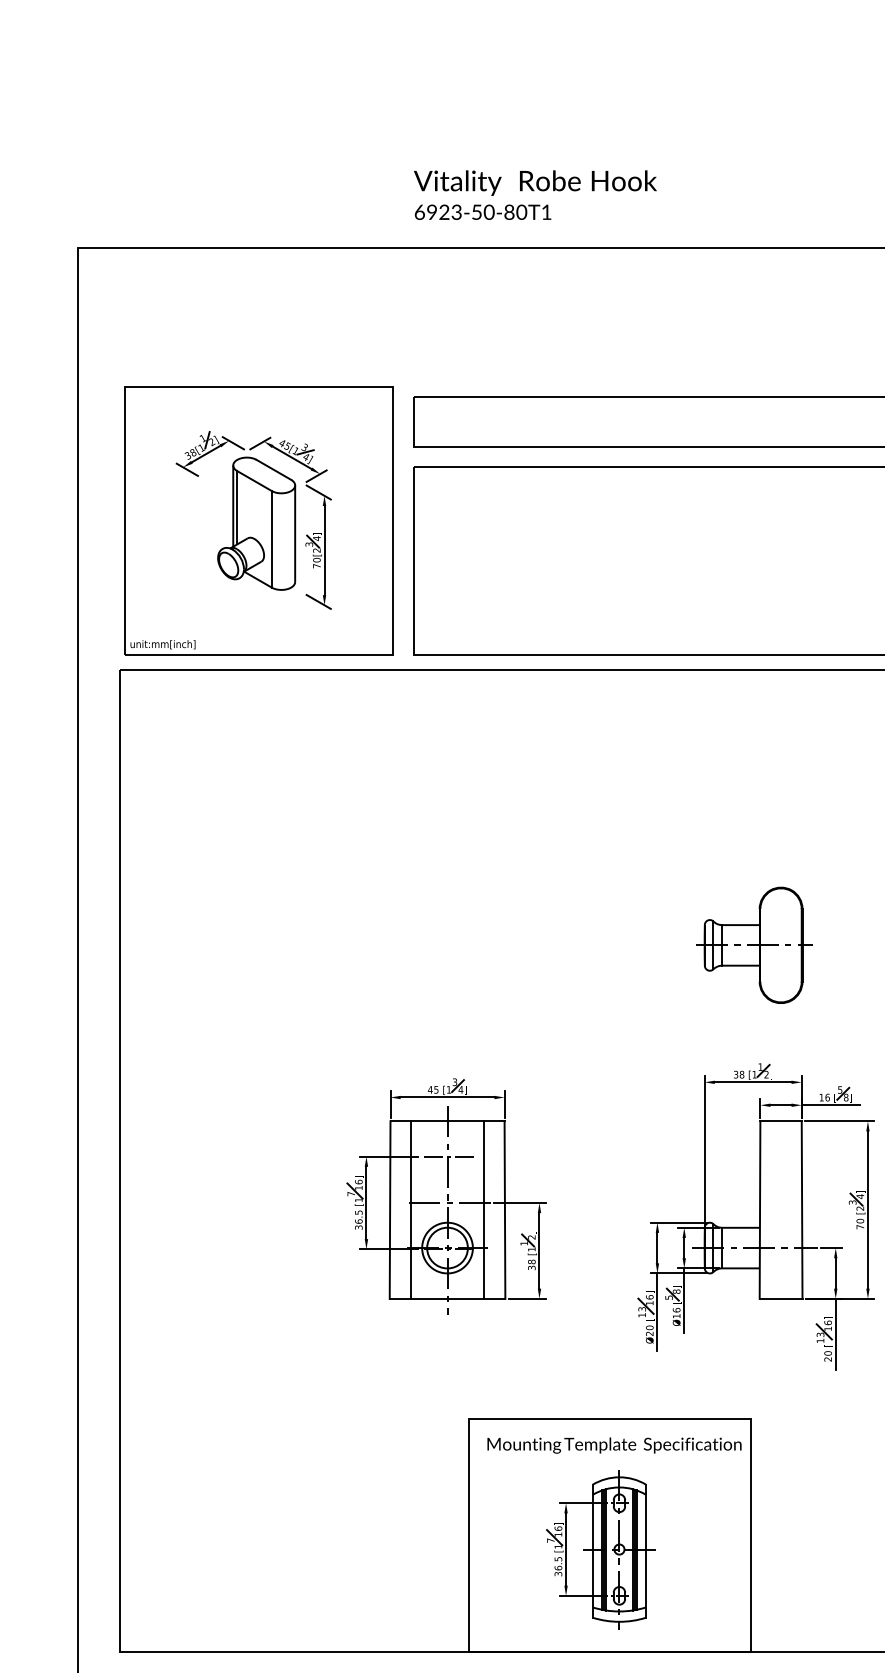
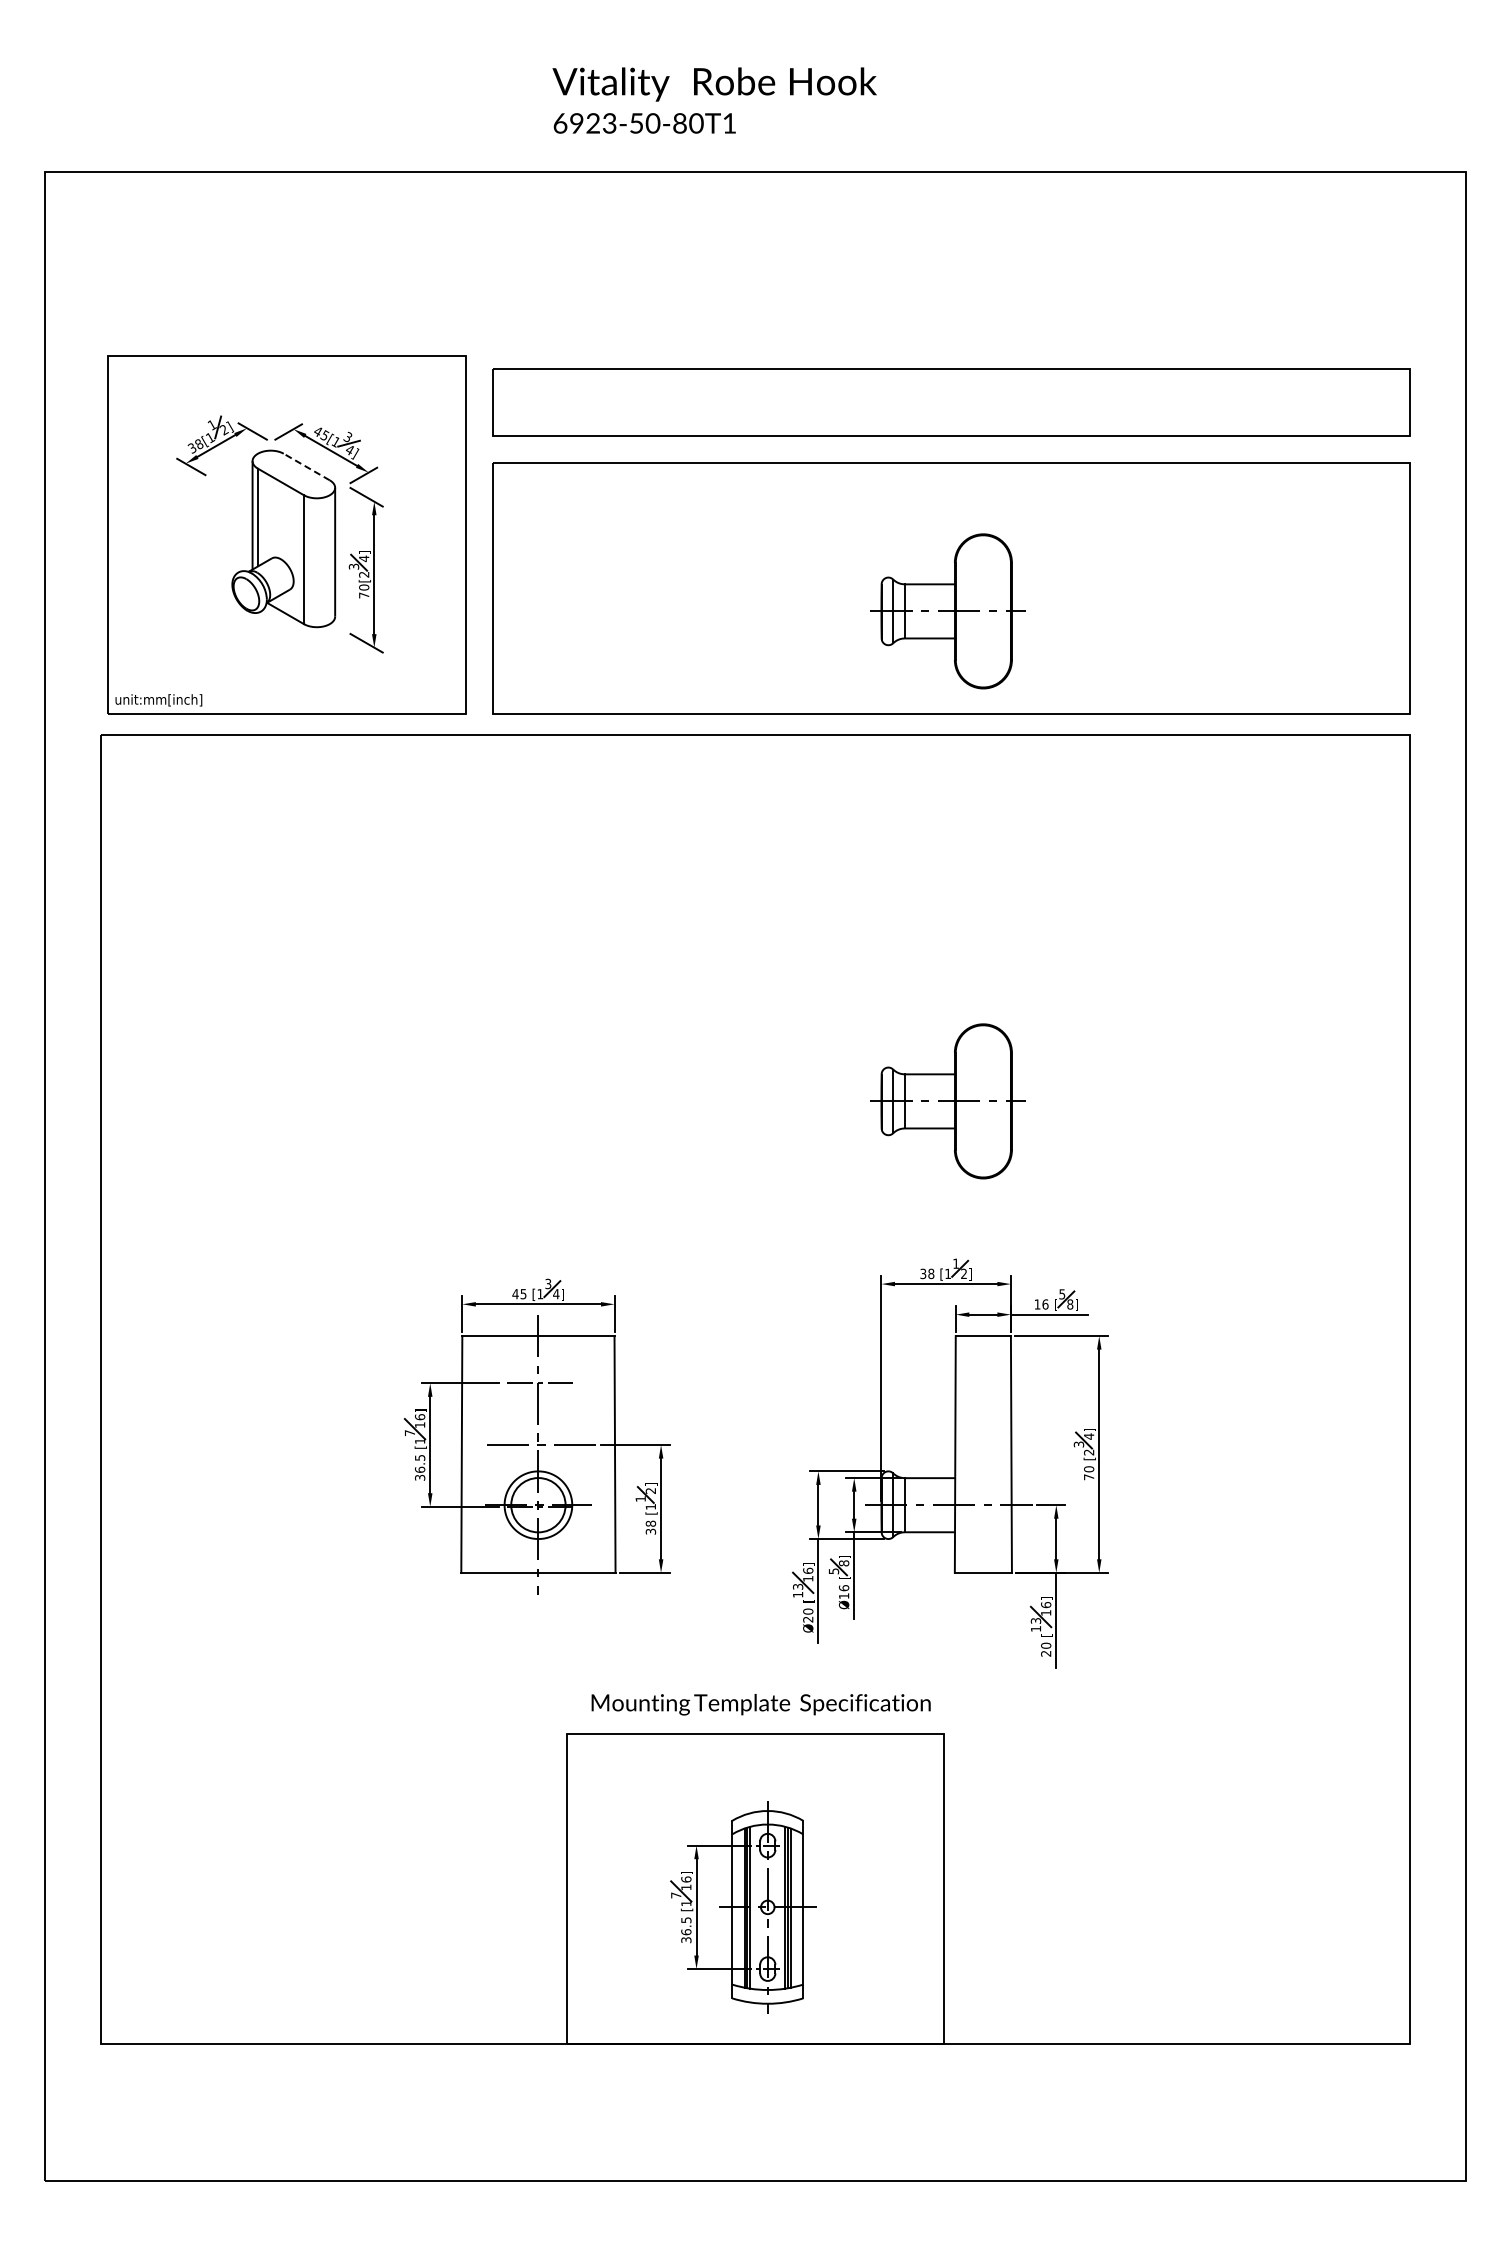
text: (535, 195) -> (714, 100), moved
line: (273, 470) -> (306, 467), solid -> dashed
part: (754, 578) -> (947, 611), added
line: (410, 1210) -> (489, 1454), removed
line: (484, 1210) -> (587, 1454), removed
text: (614, 1445) -> (760, 1704), moved

